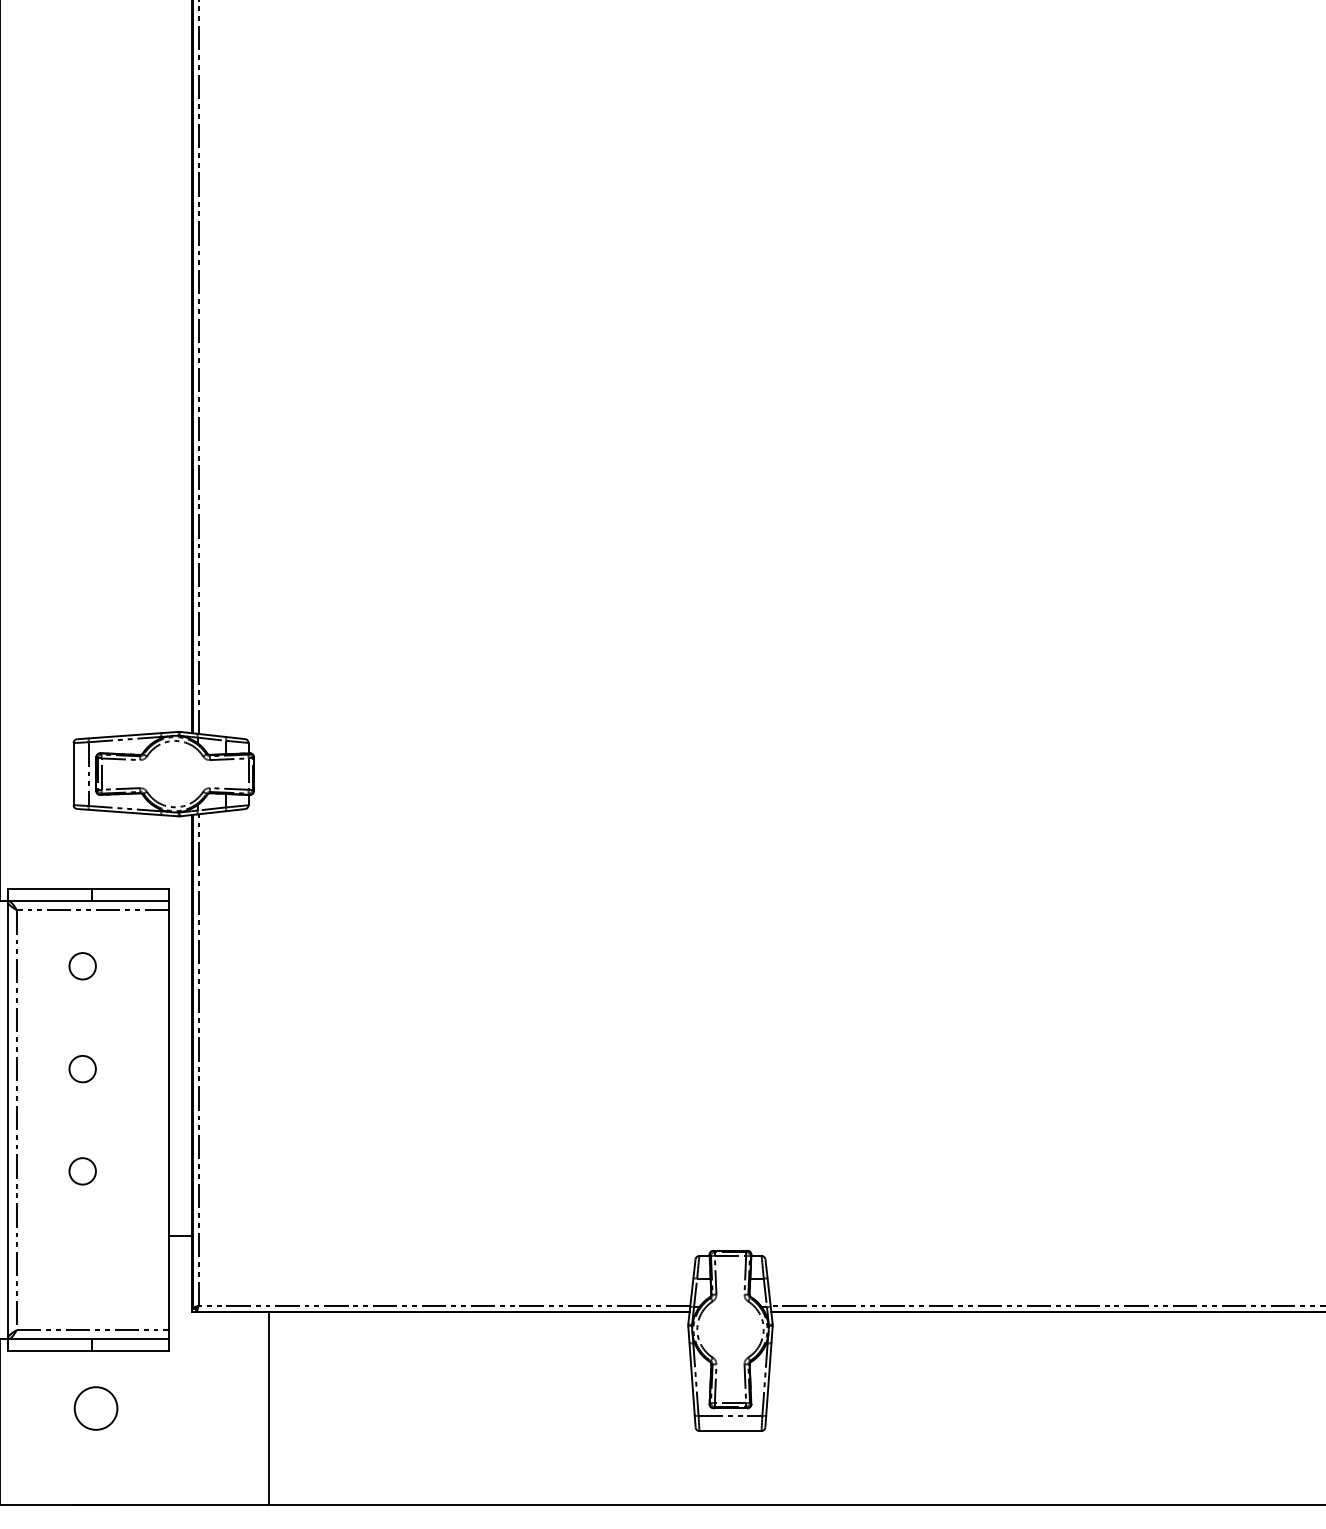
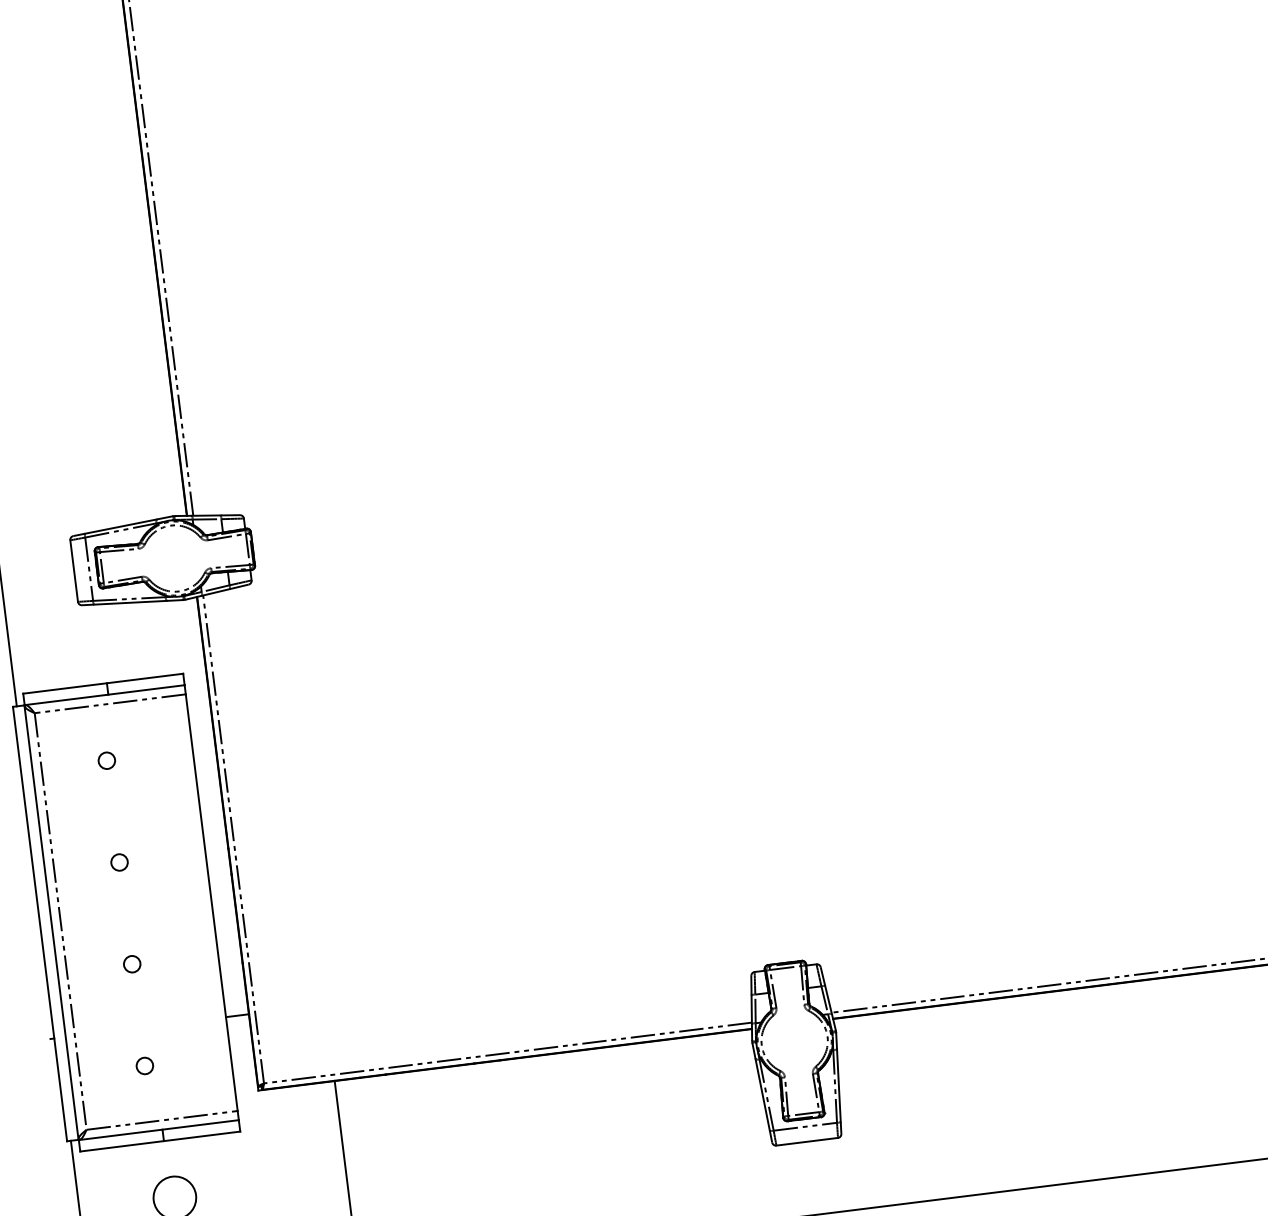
circle: (82, 966) -> (106, 760), size x0.62
circle: (82, 1068) -> (119, 862), size x0.62
circle: (82, 1171) -> (132, 964), size x0.62
circle: (82, 1273) -> (144, 1065), added

